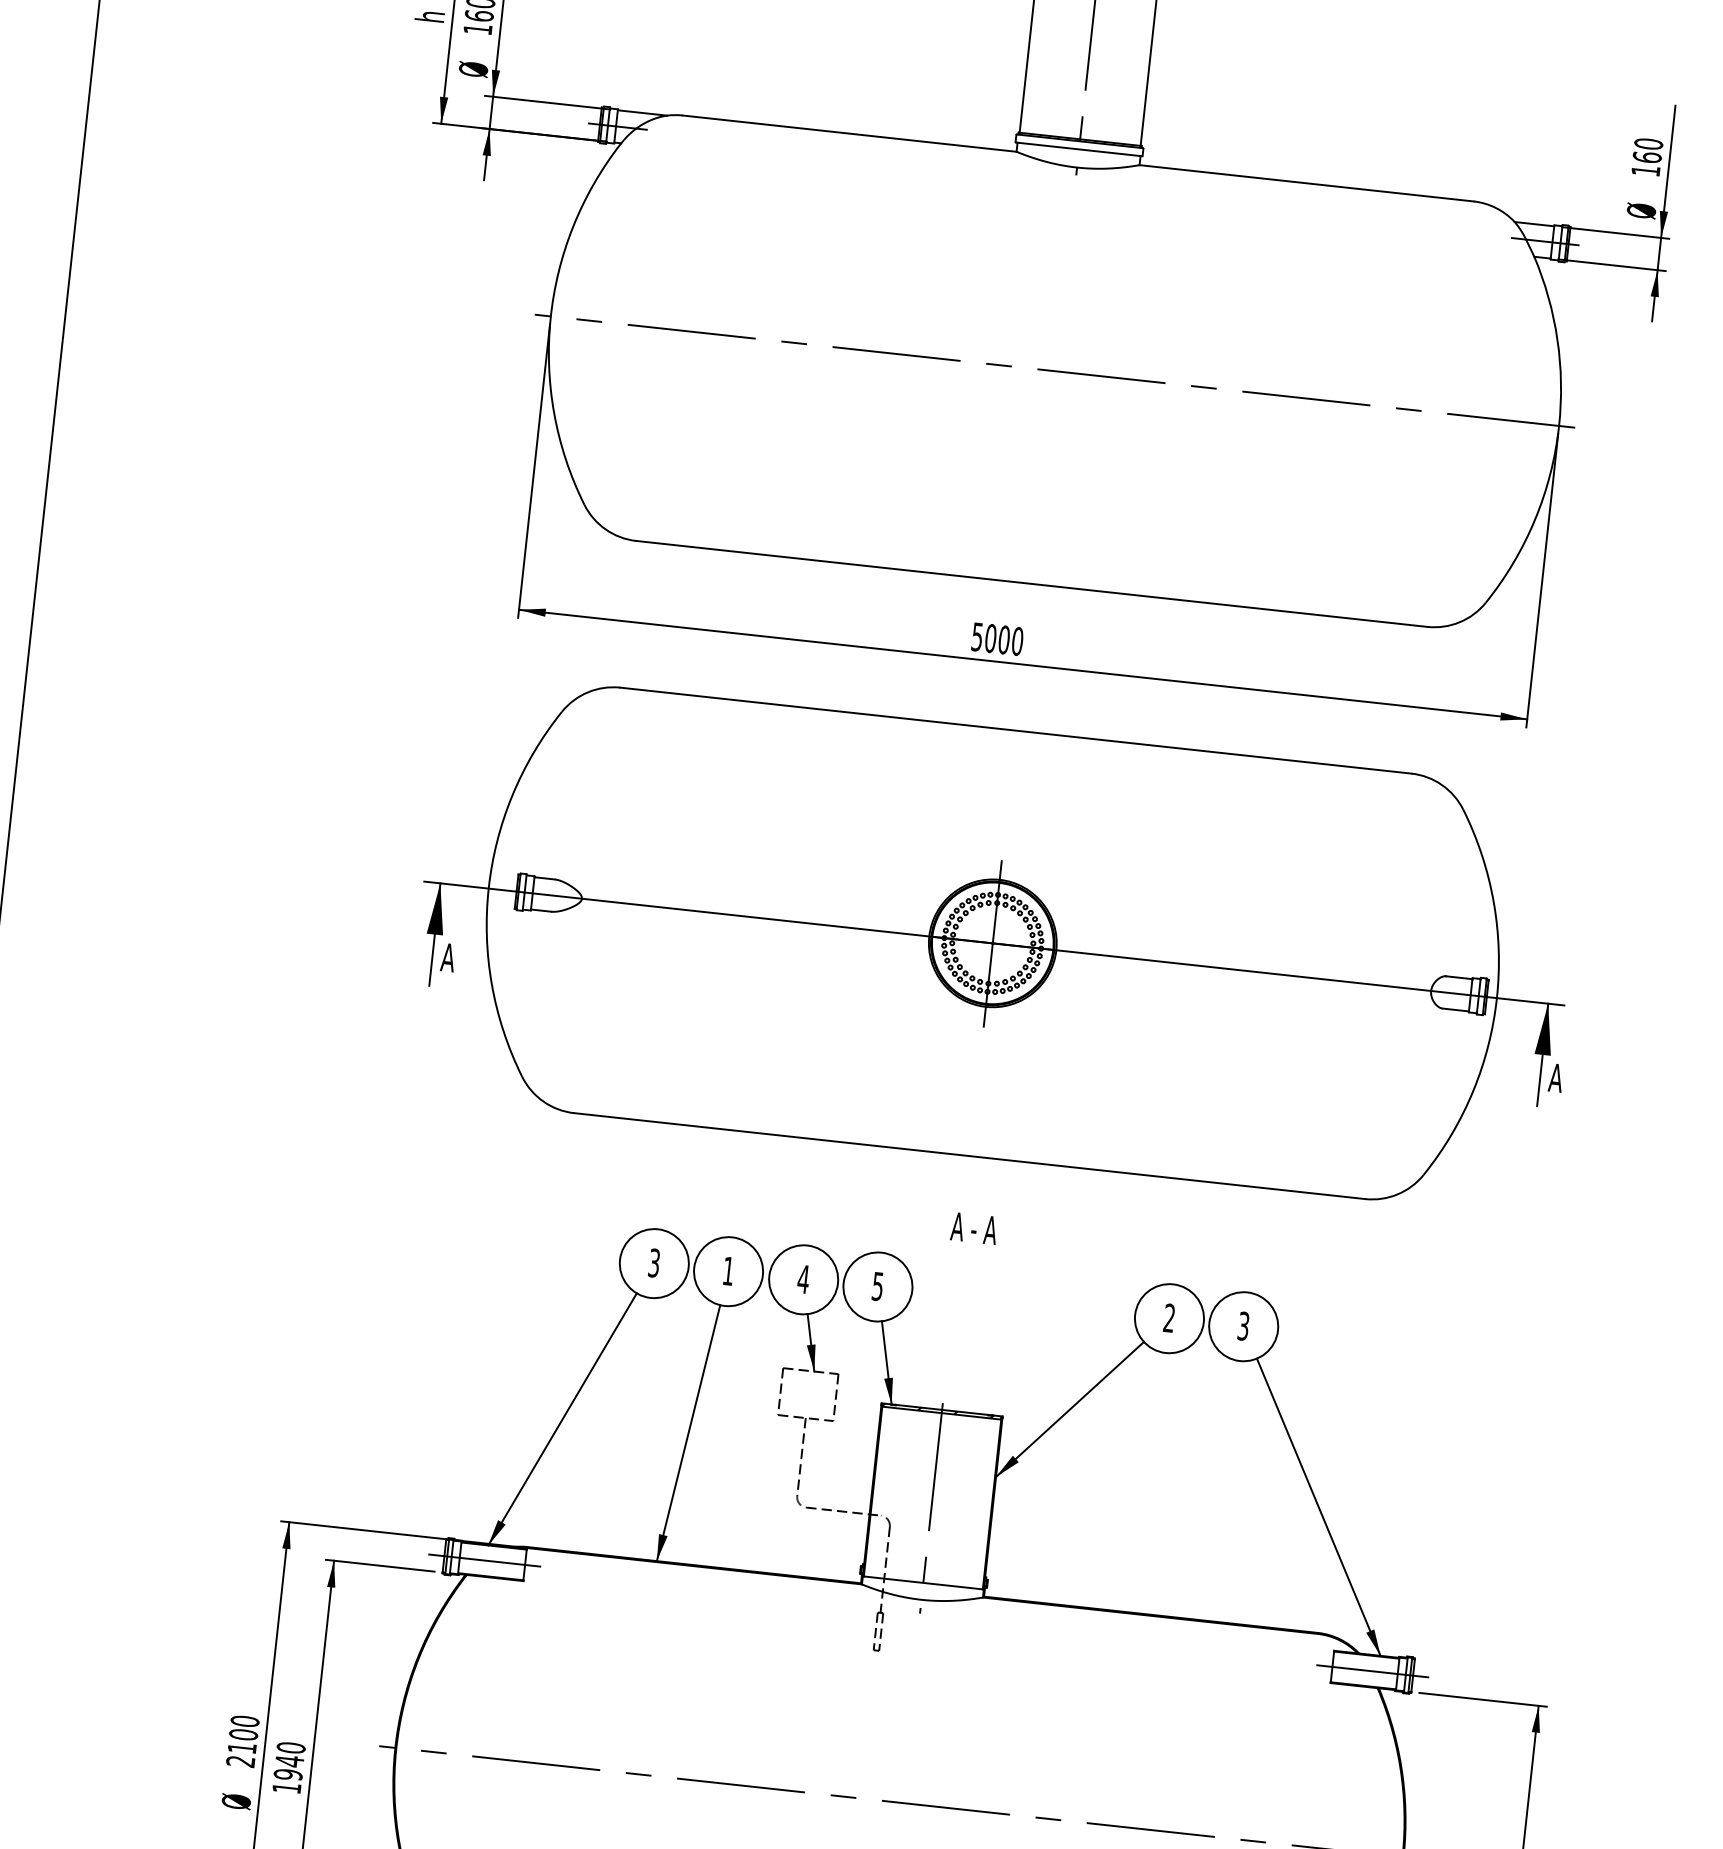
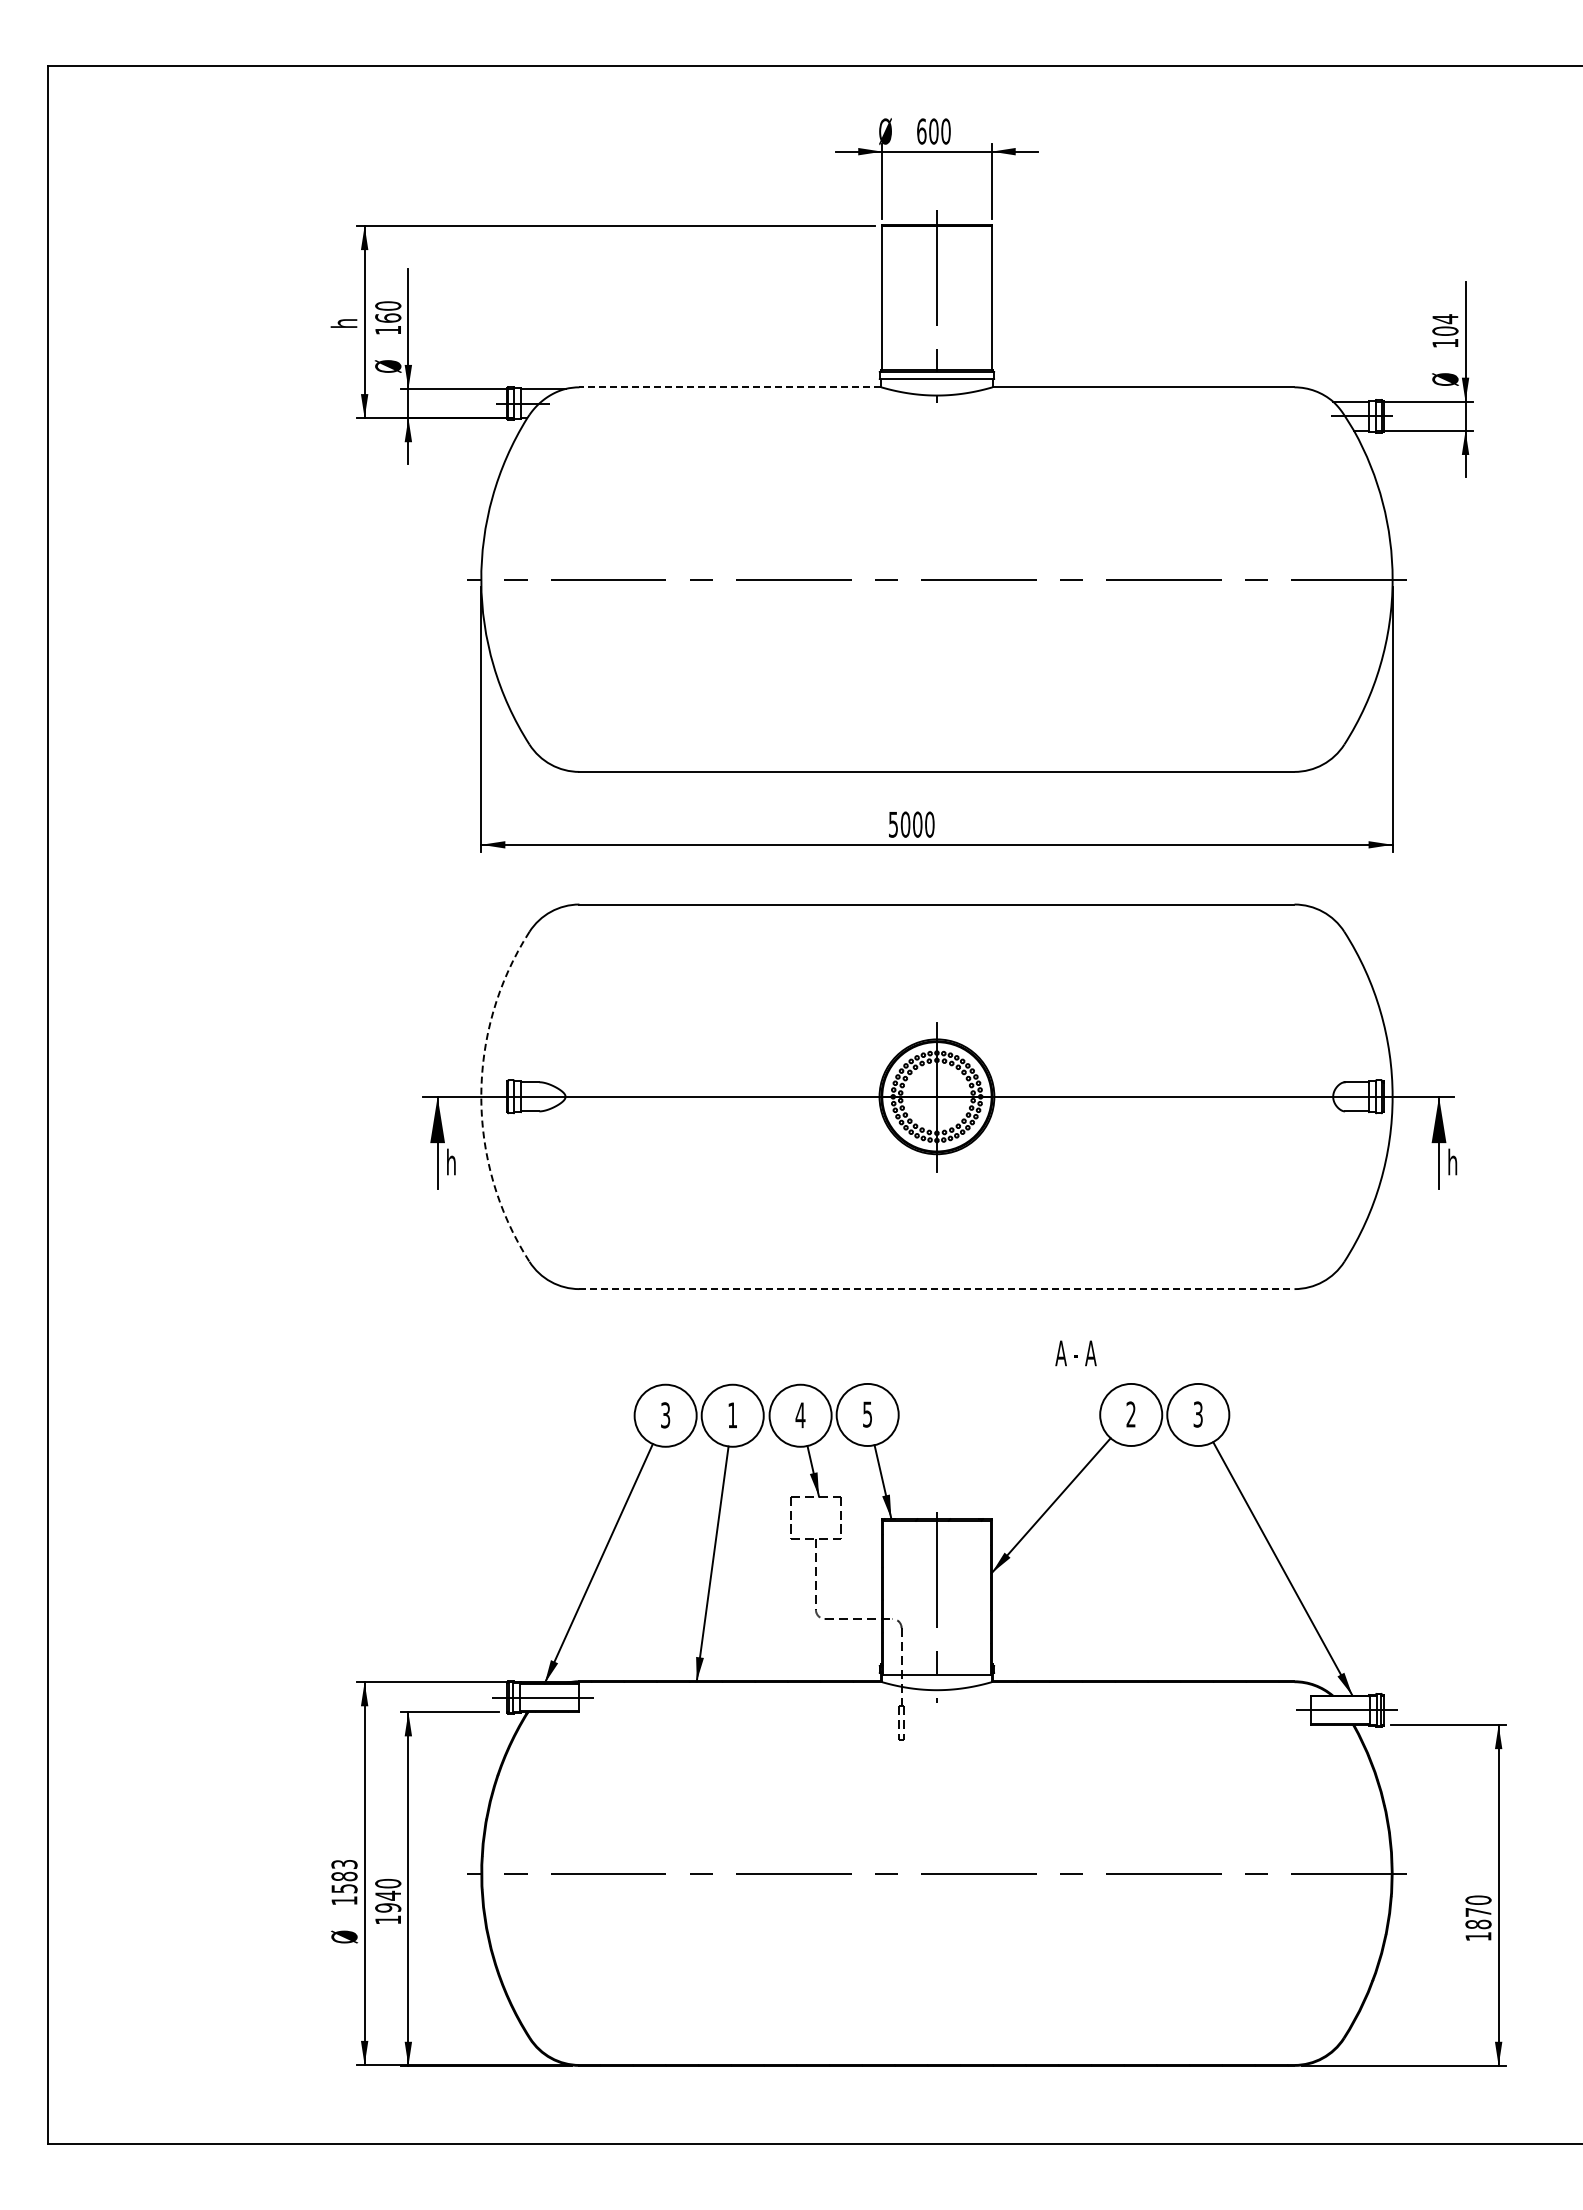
line: (849, 133) -> (730, 387), solid -> dashed
text: (1648, 150) -> (1445, 324), 160 -> 104
arc: (488, 888) -> (481, 1096), solid -> dashed
text: (447, 956) -> (451, 1161), A -> h
text: (1556, 1077) -> (1453, 1161), A -> h
line: (969, 1156) -> (936, 1289), solid -> dashed
text: (973, 1228) -> (1075, 1353), moved
text: (242, 1741) -> (344, 1882), 2100 -> 1583

